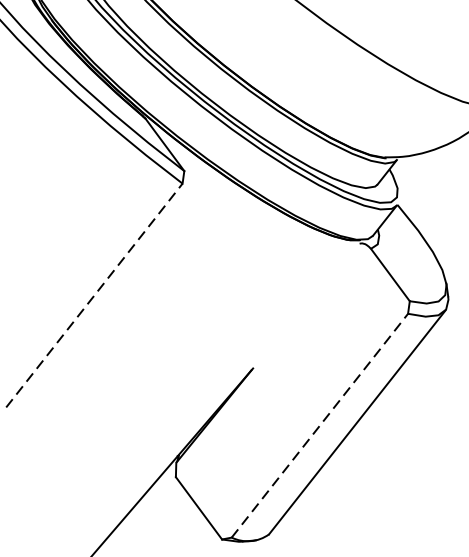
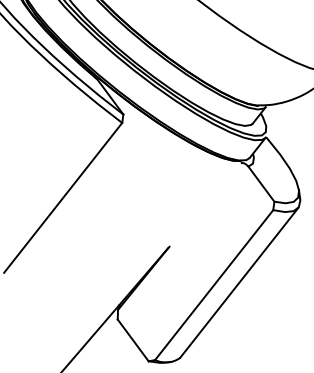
line: (94, 294) -> (63, 197), dashed -> solid
line: (320, 424) -> (214, 284), dashed -> solid

